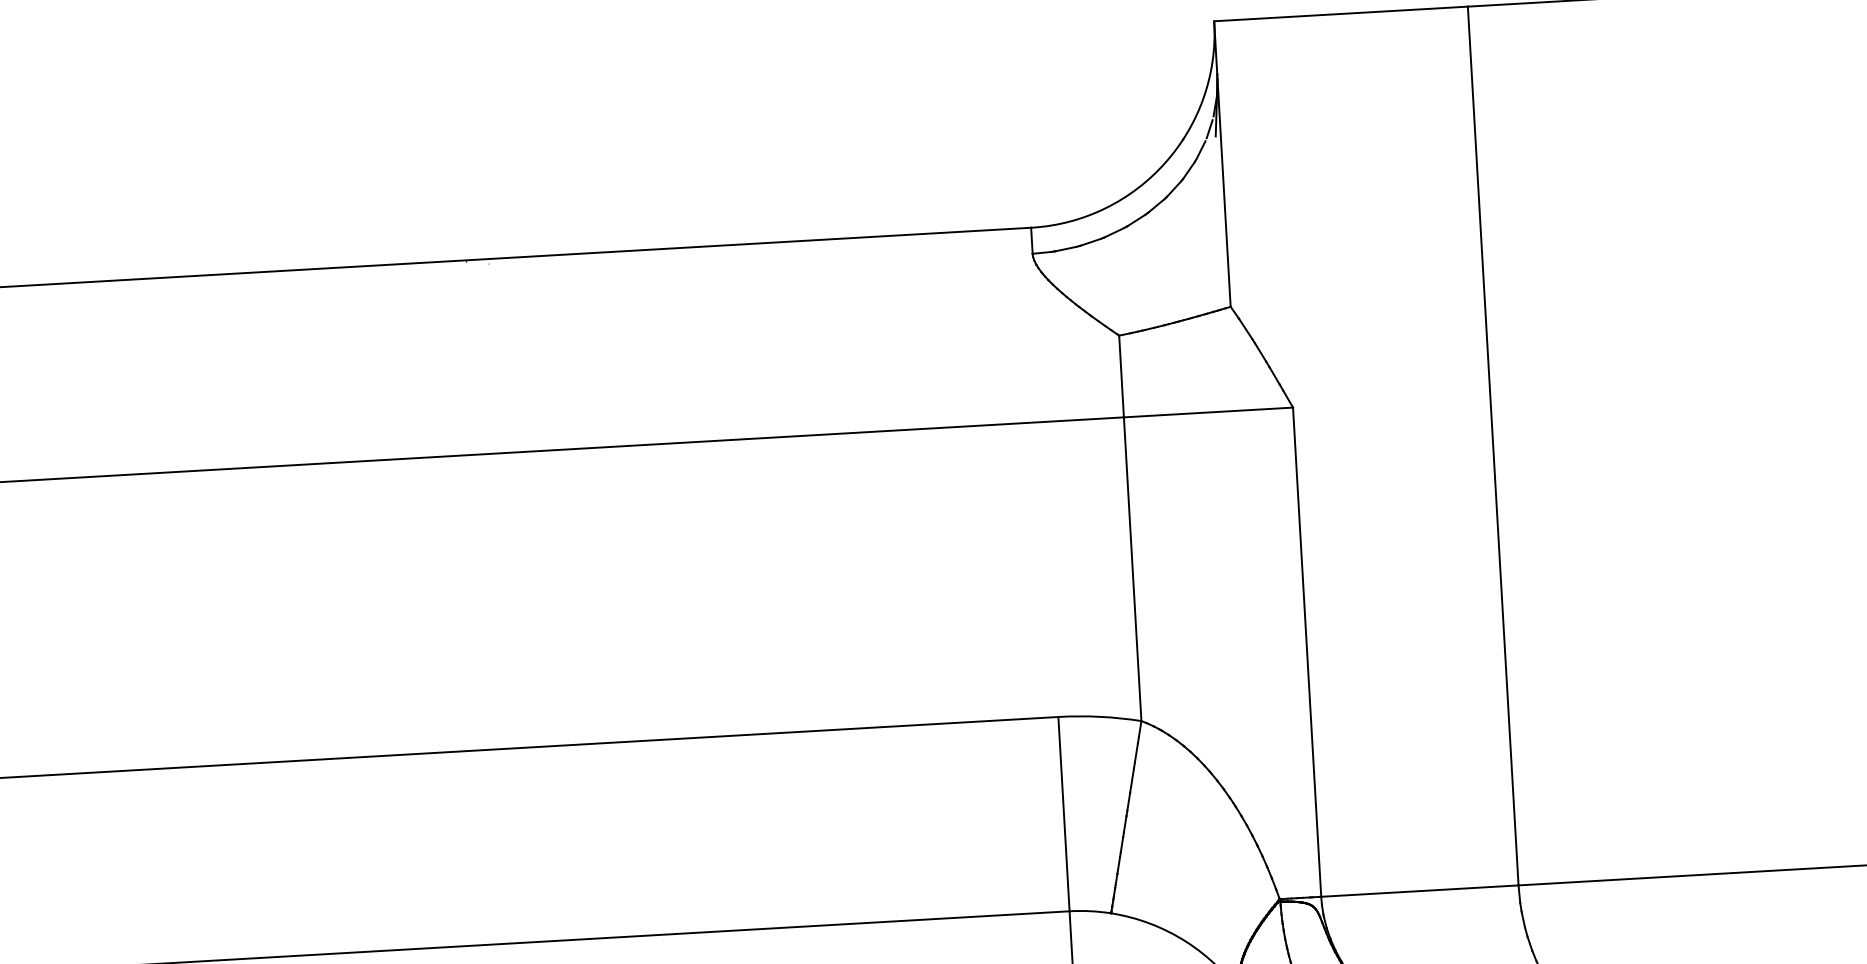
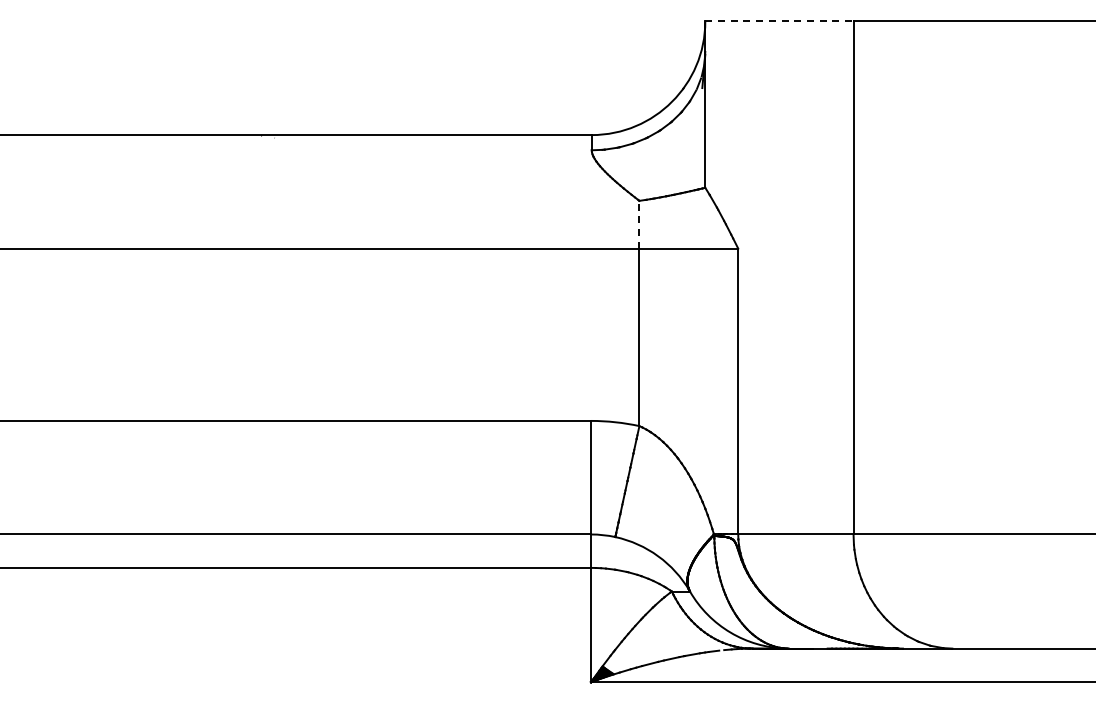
line: (1341, 13) -> (779, 20), solid -> dashed
line: (1121, 376) -> (639, 224), solid -> dashed

